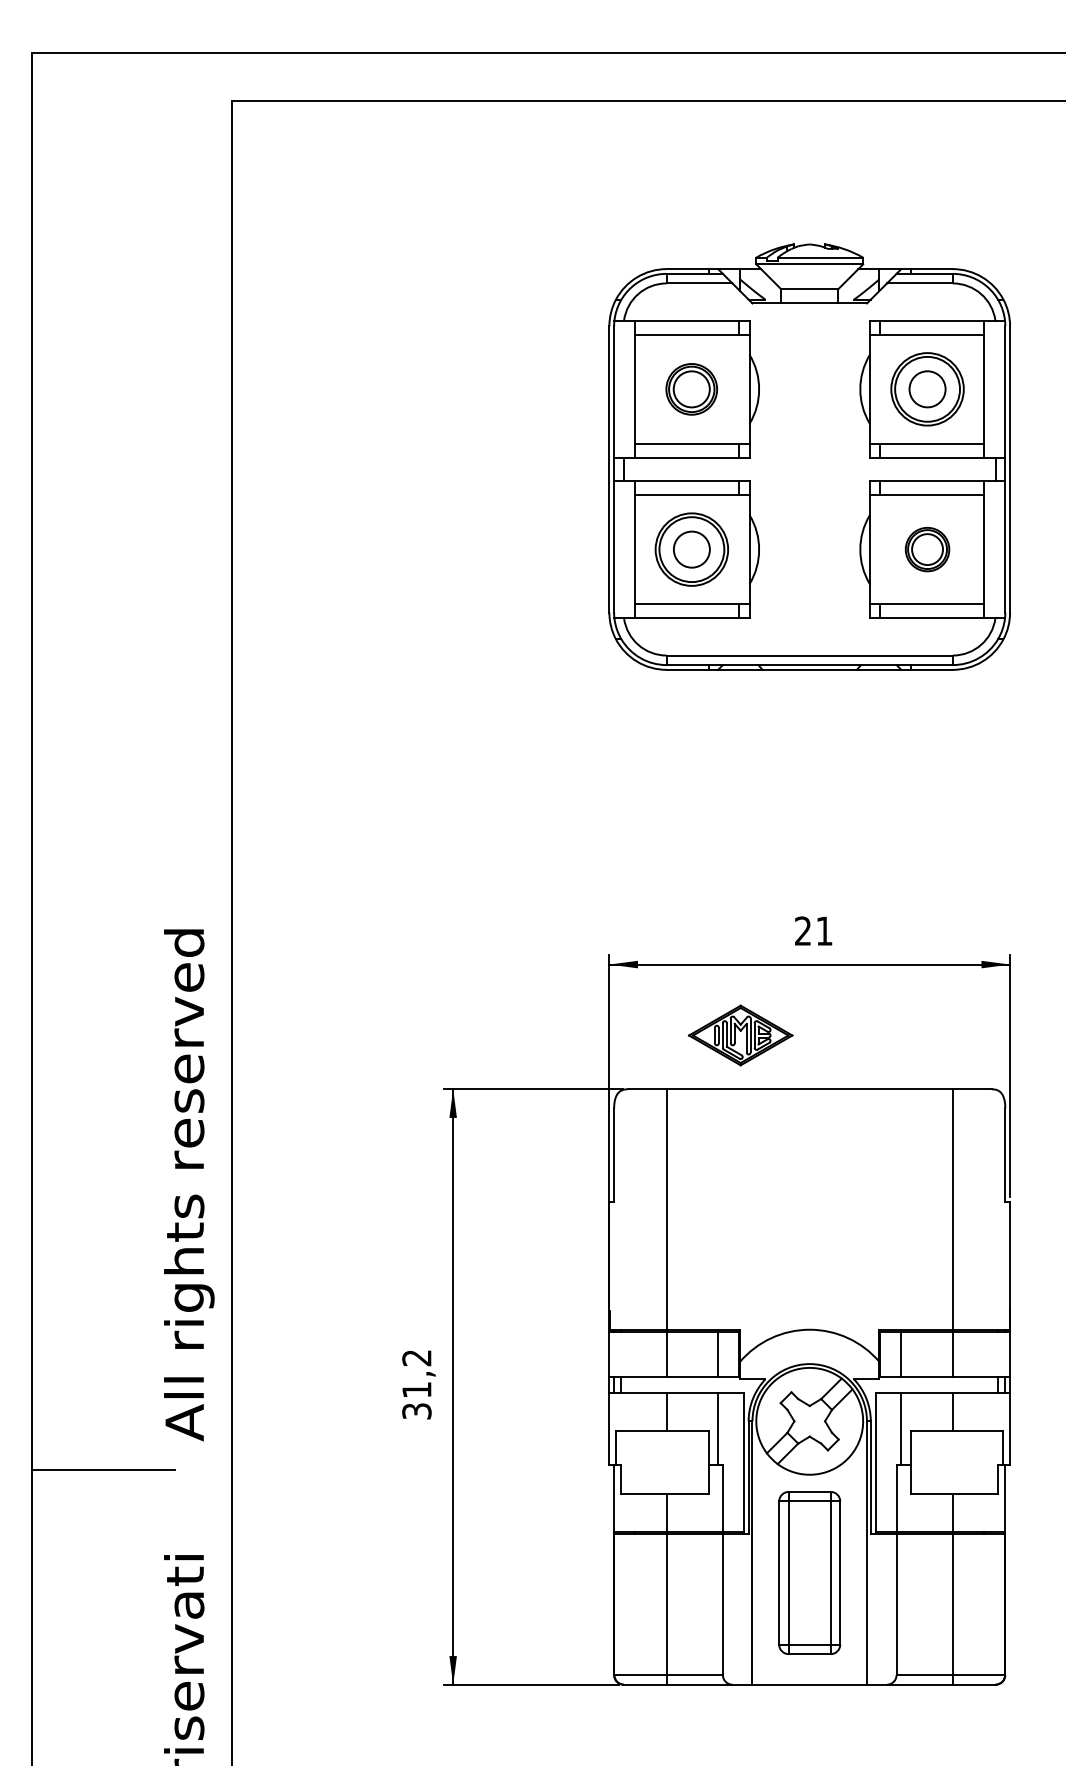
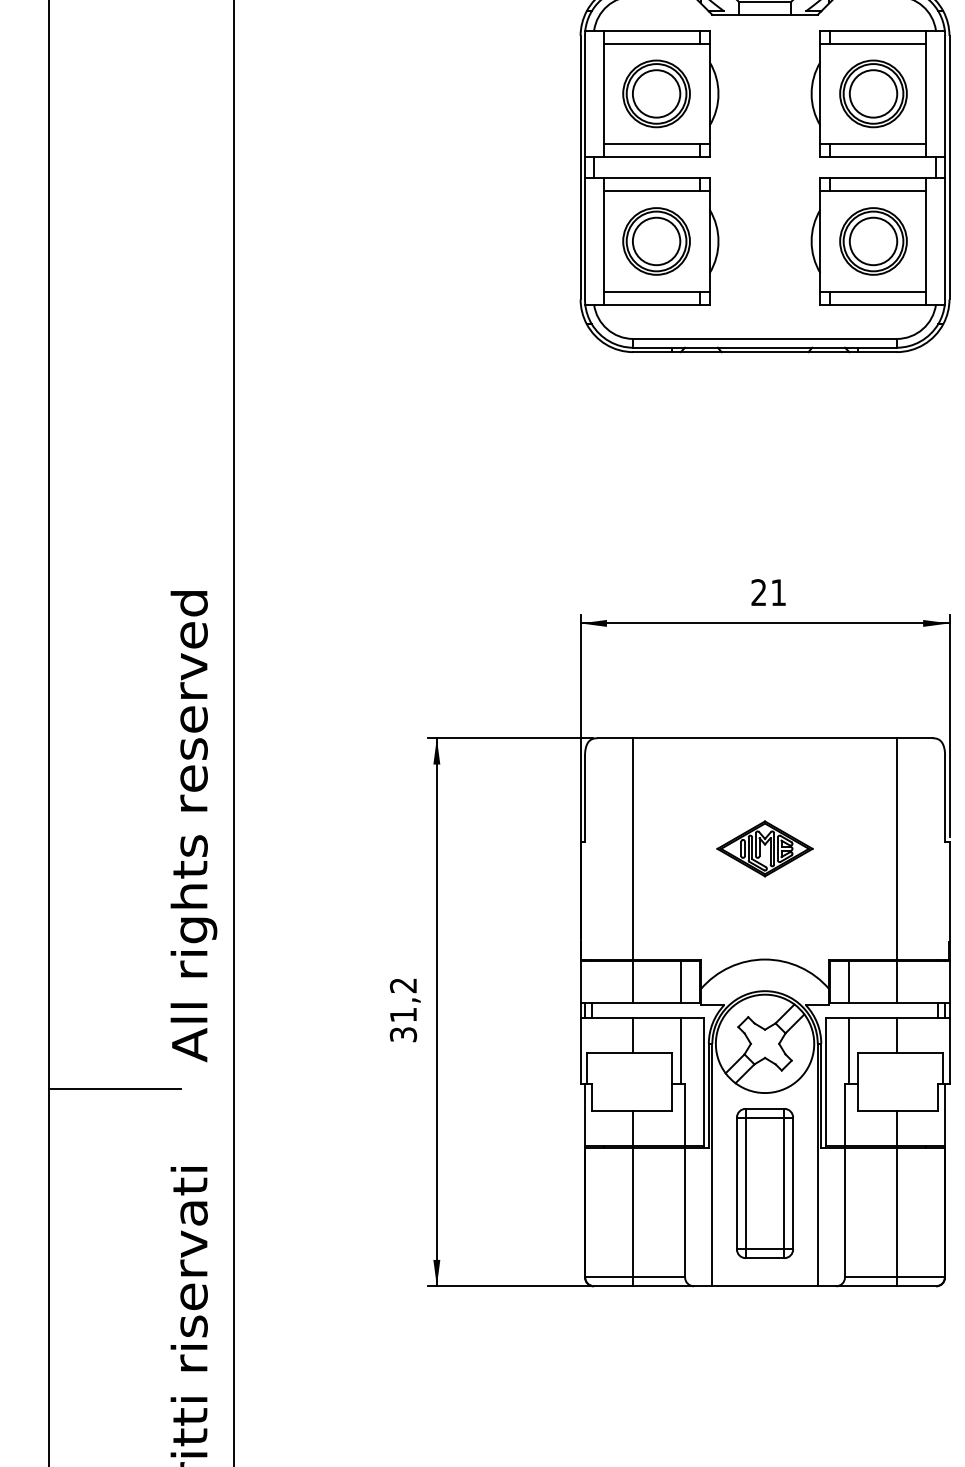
part: (691, 389) -> (656, 94), size x1.43
circle: (927, 389) -> (873, 94), size x1.43
circle: (691, 549) -> (656, 241), size x1.43
part: (927, 549) -> (873, 241), size x1.67
part: (740, 1035) -> (764, 848), moved

